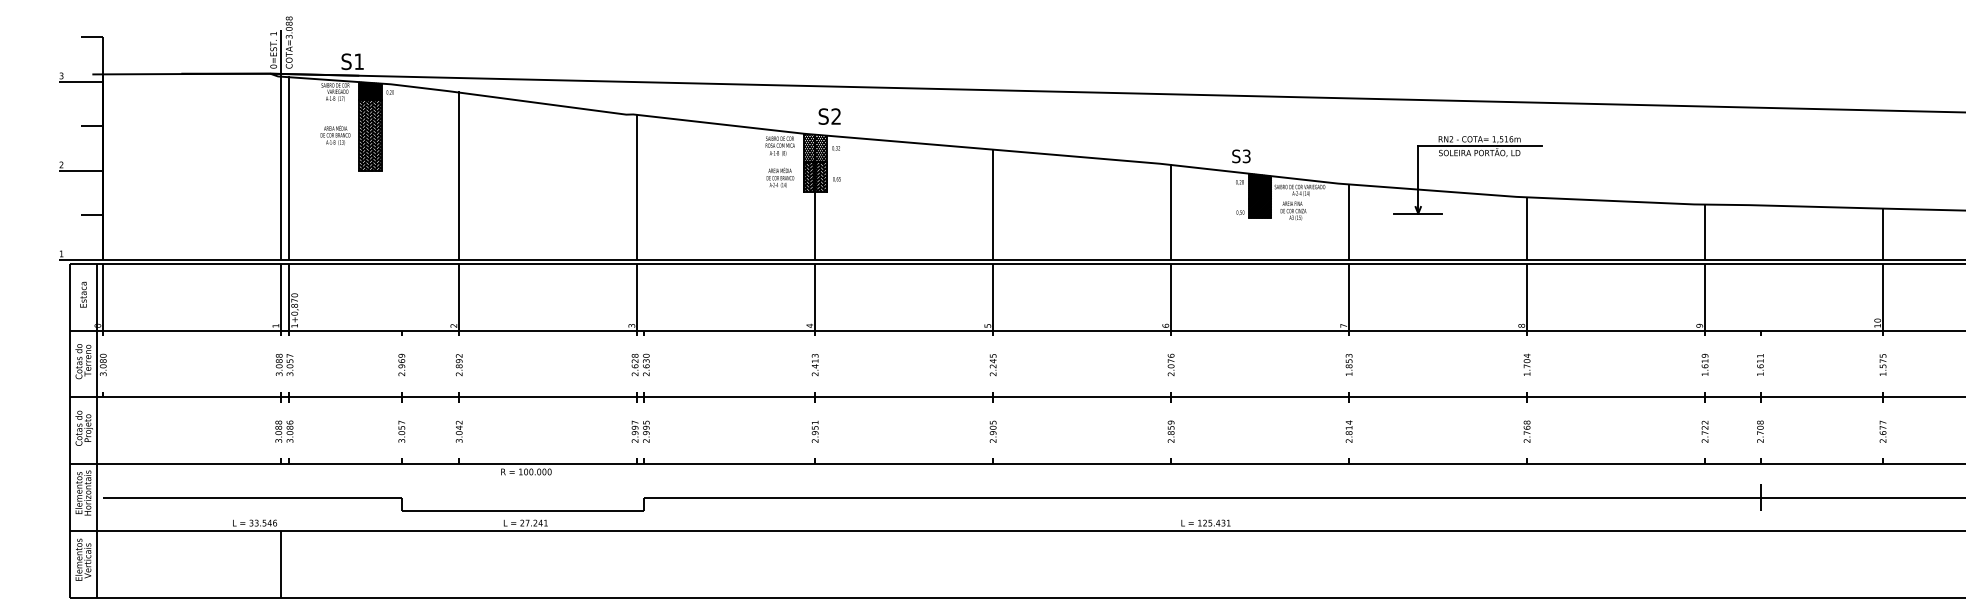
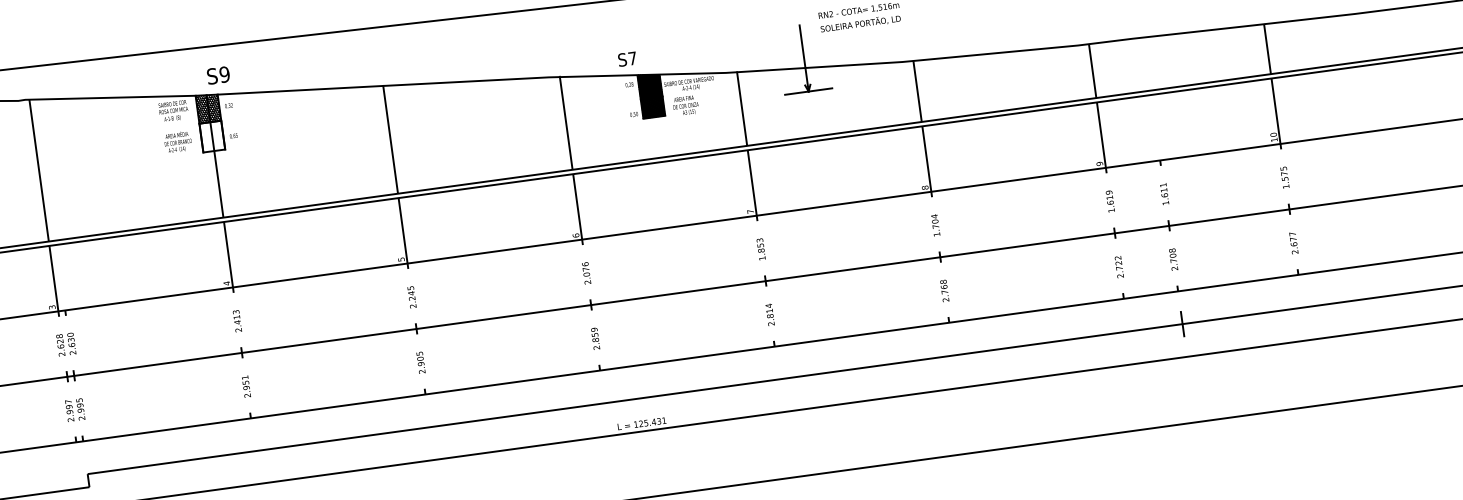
text: (836, 116) -> (224, 74), S2 -> S9
line: (1479, 146) -> (859, 17), removed
text: (1246, 156) -> (632, 58), S3 -> S7
hatch: (815, 176) -> (212, 136), removed

